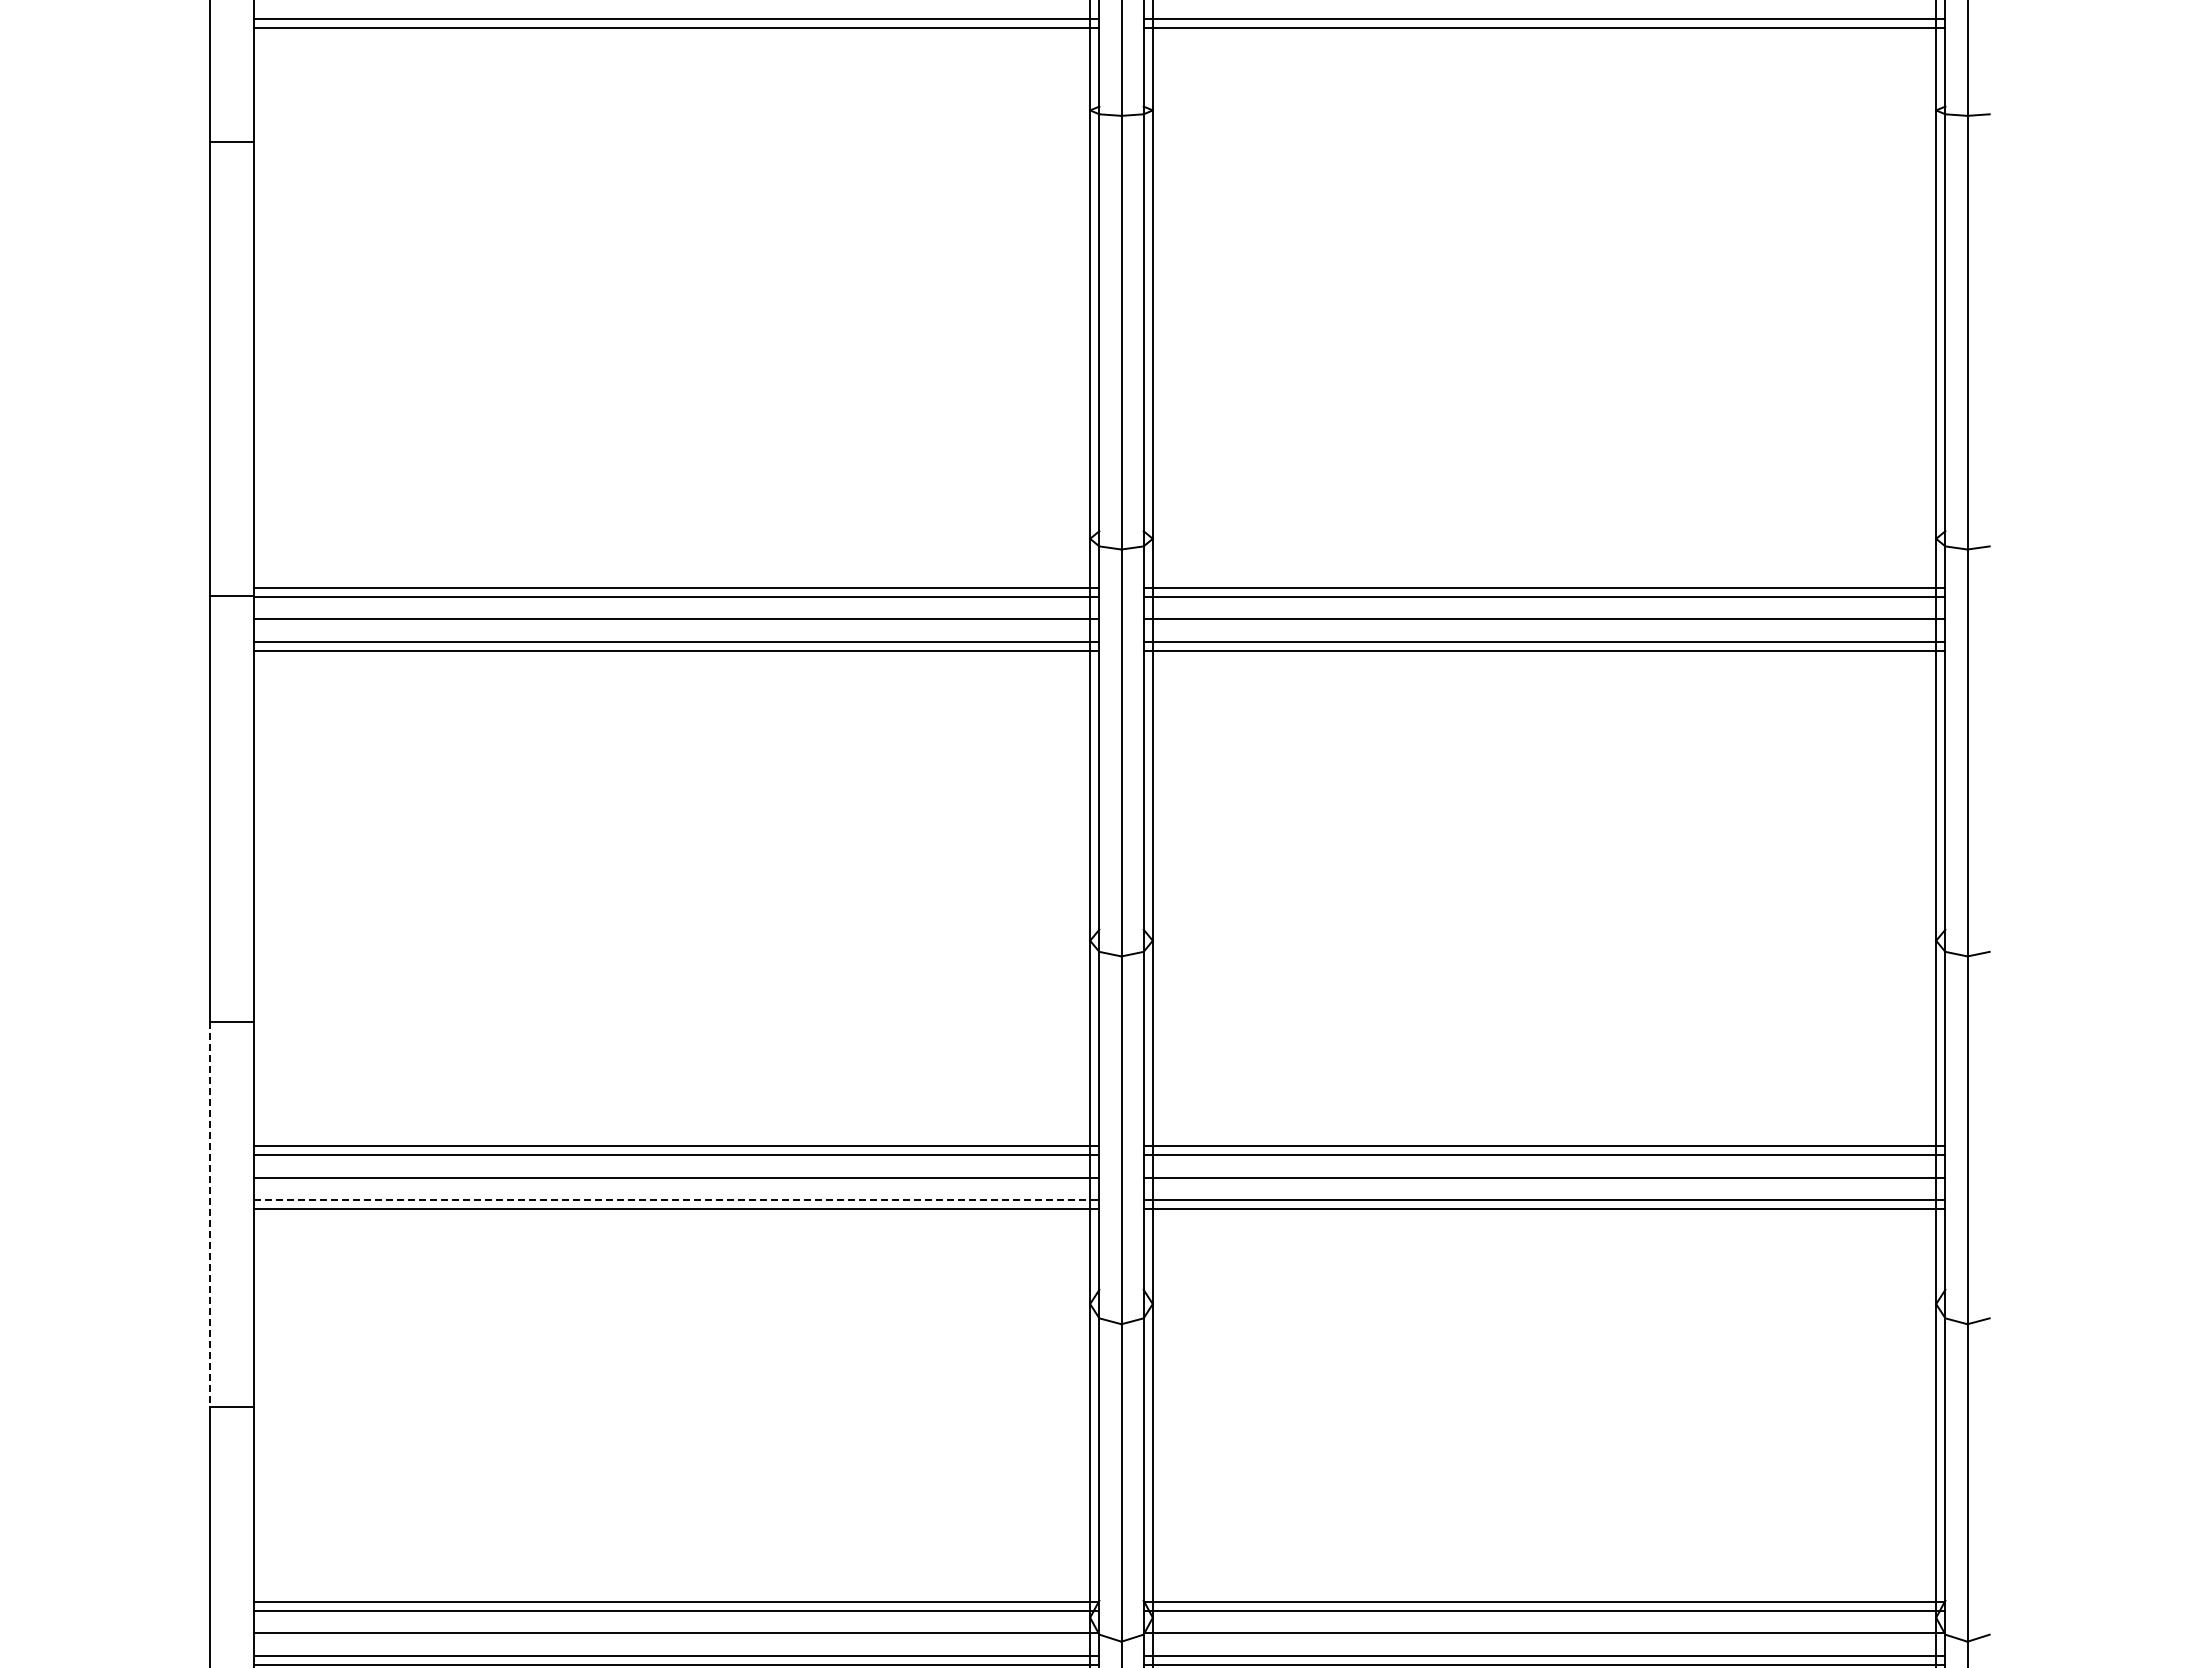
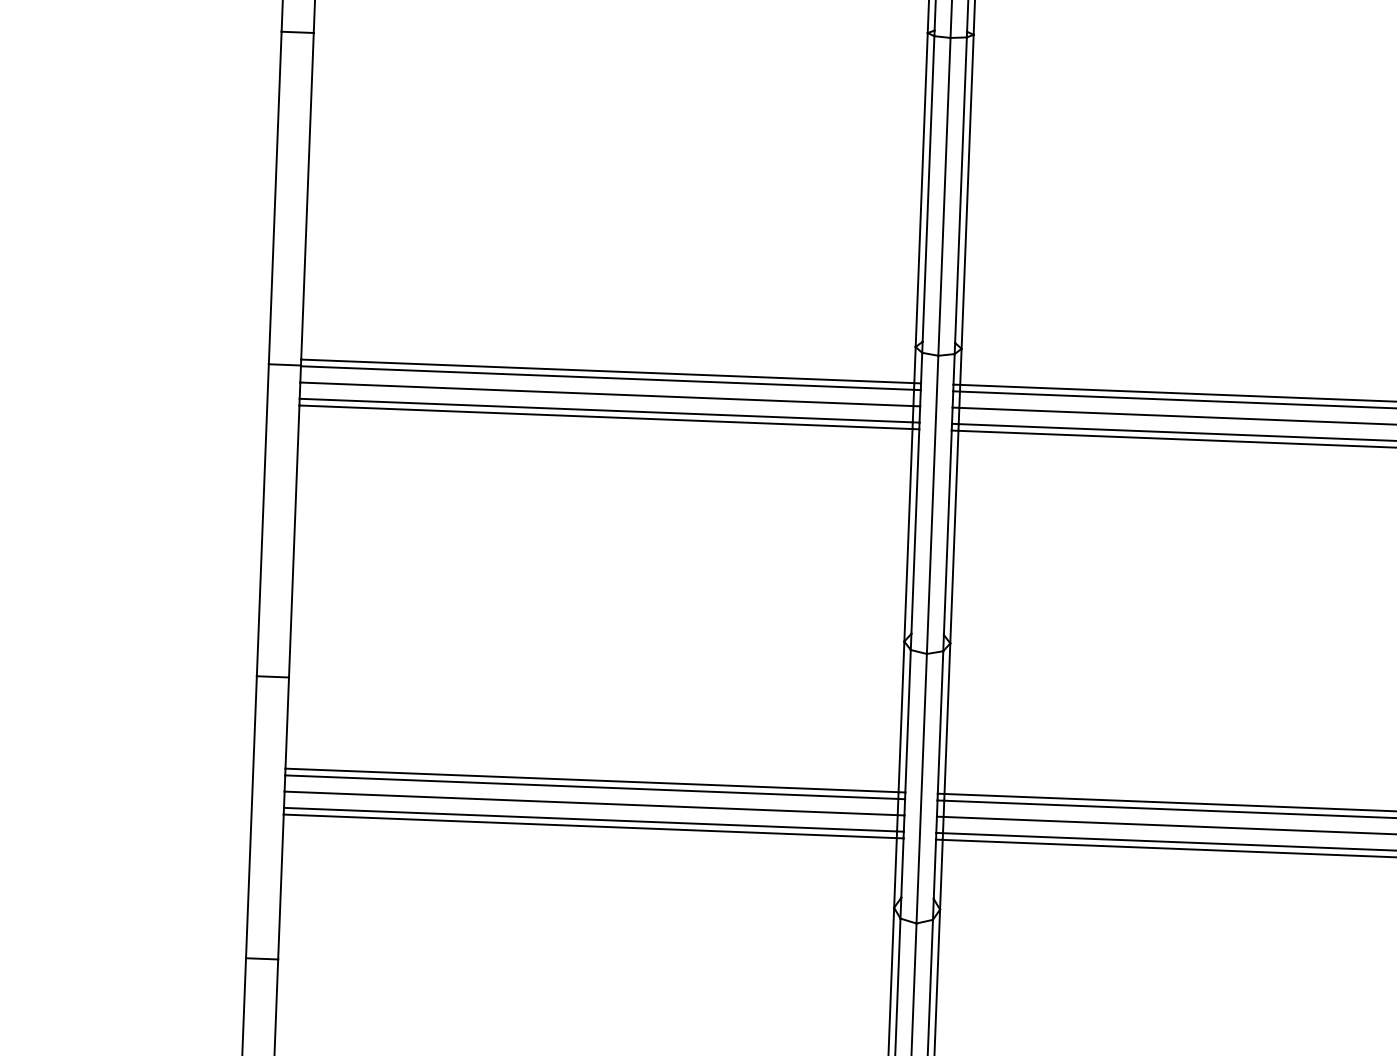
line: (672, 1199) -> (591, 819), dashed -> solid
line: (209, 1214) -> (251, 817), dashed -> solid

